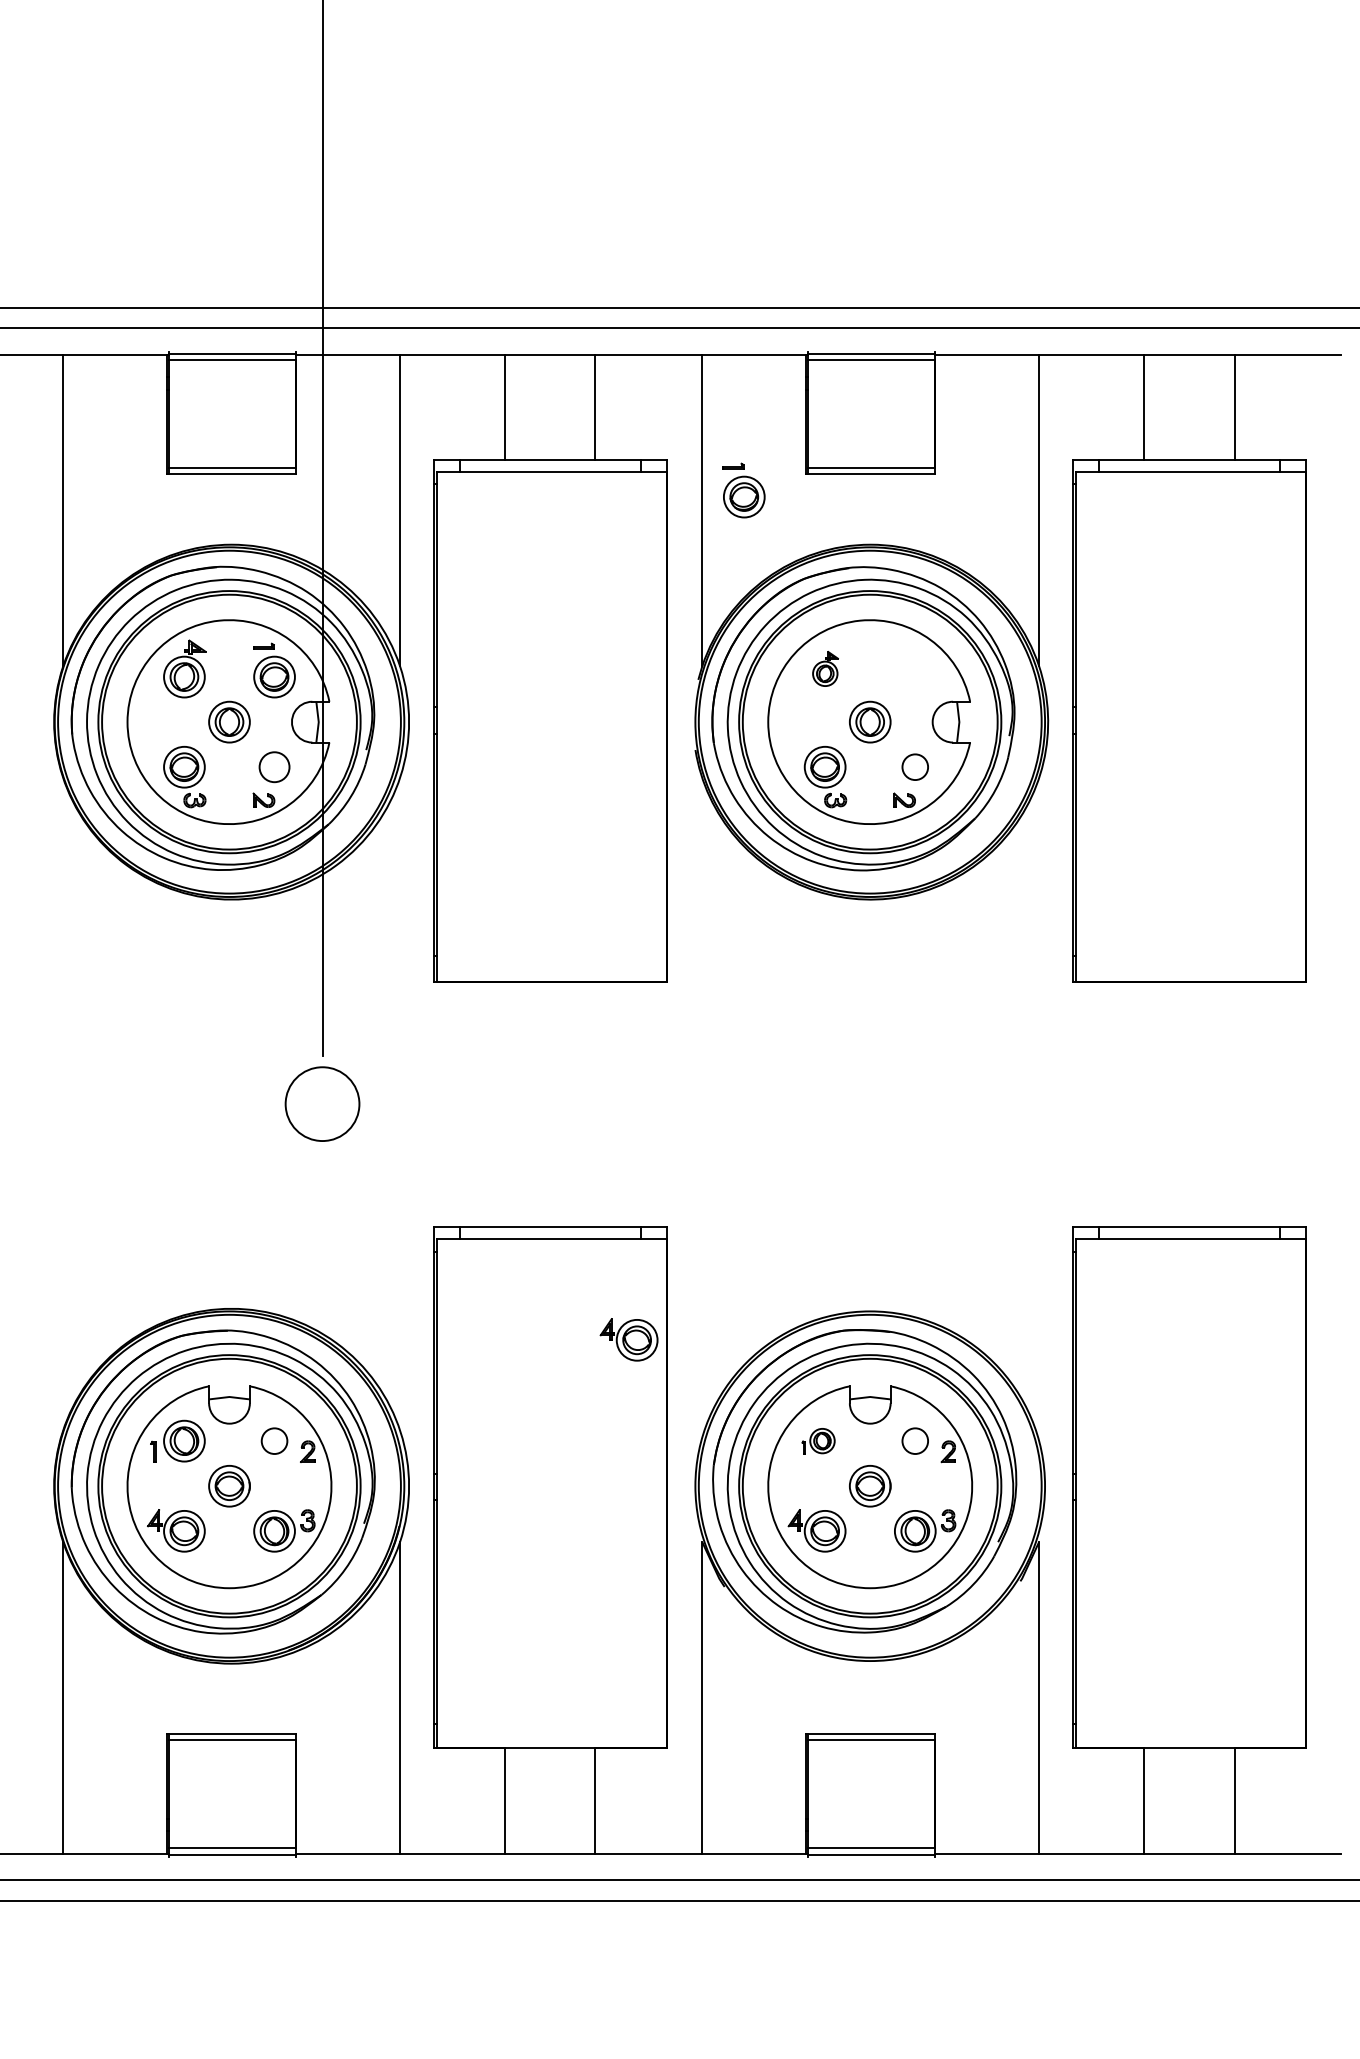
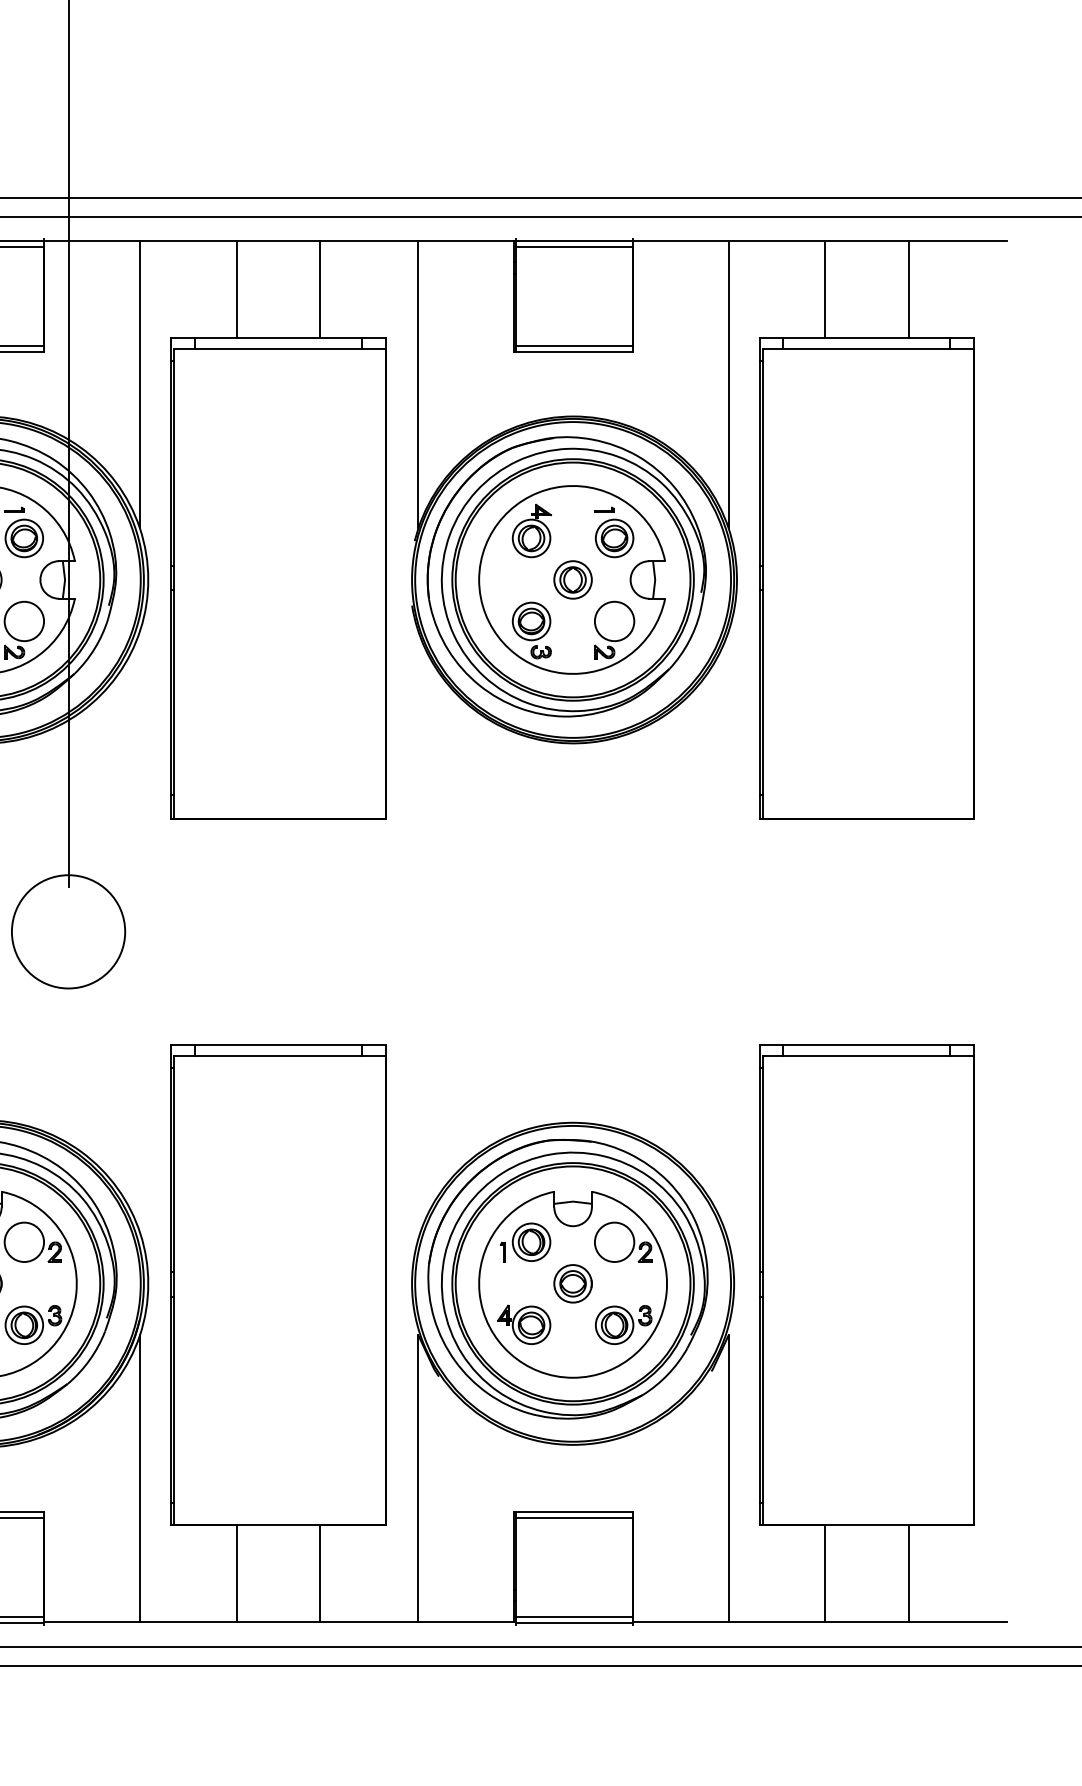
part: (743, 490) -> (613, 532), moved
part: (825, 668) -> (531, 530), size x1.67
circle: (274, 766) -> (24, 620), size x1.43
circle: (914, 766) -> (613, 620), size x1.67
circle: (322, 1103) -> (68, 931), size x1.67
part: (628, 1339) -> (350, 1148), removed
circle: (274, 1440) -> (24, 1241), size x1.67
part: (818, 1440) -> (525, 1241), size x1.67
circle: (914, 1440) -> (613, 1241), size x1.67

